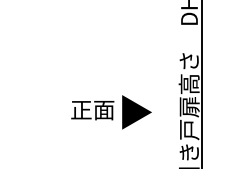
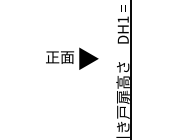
text: (111, 111) -> (72, 58), moved

